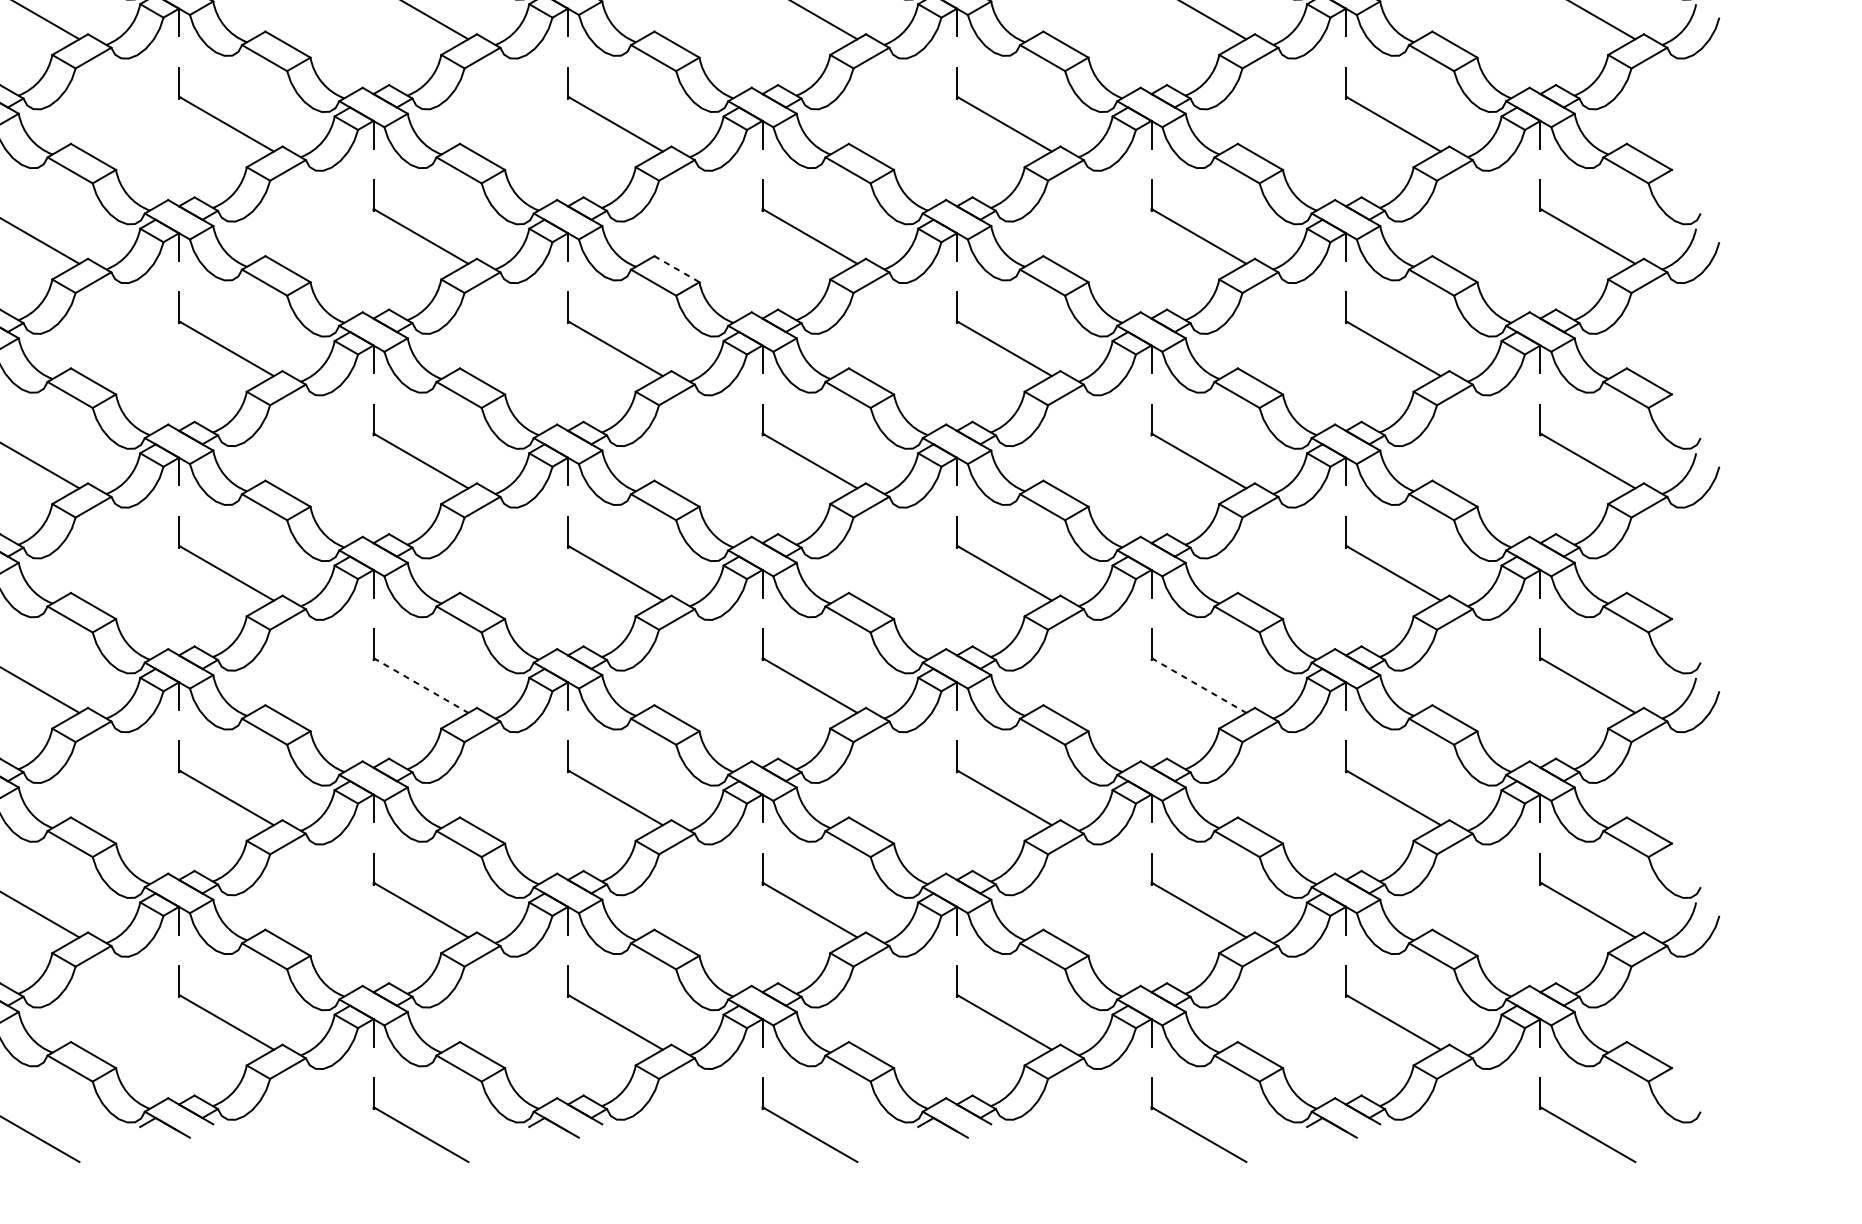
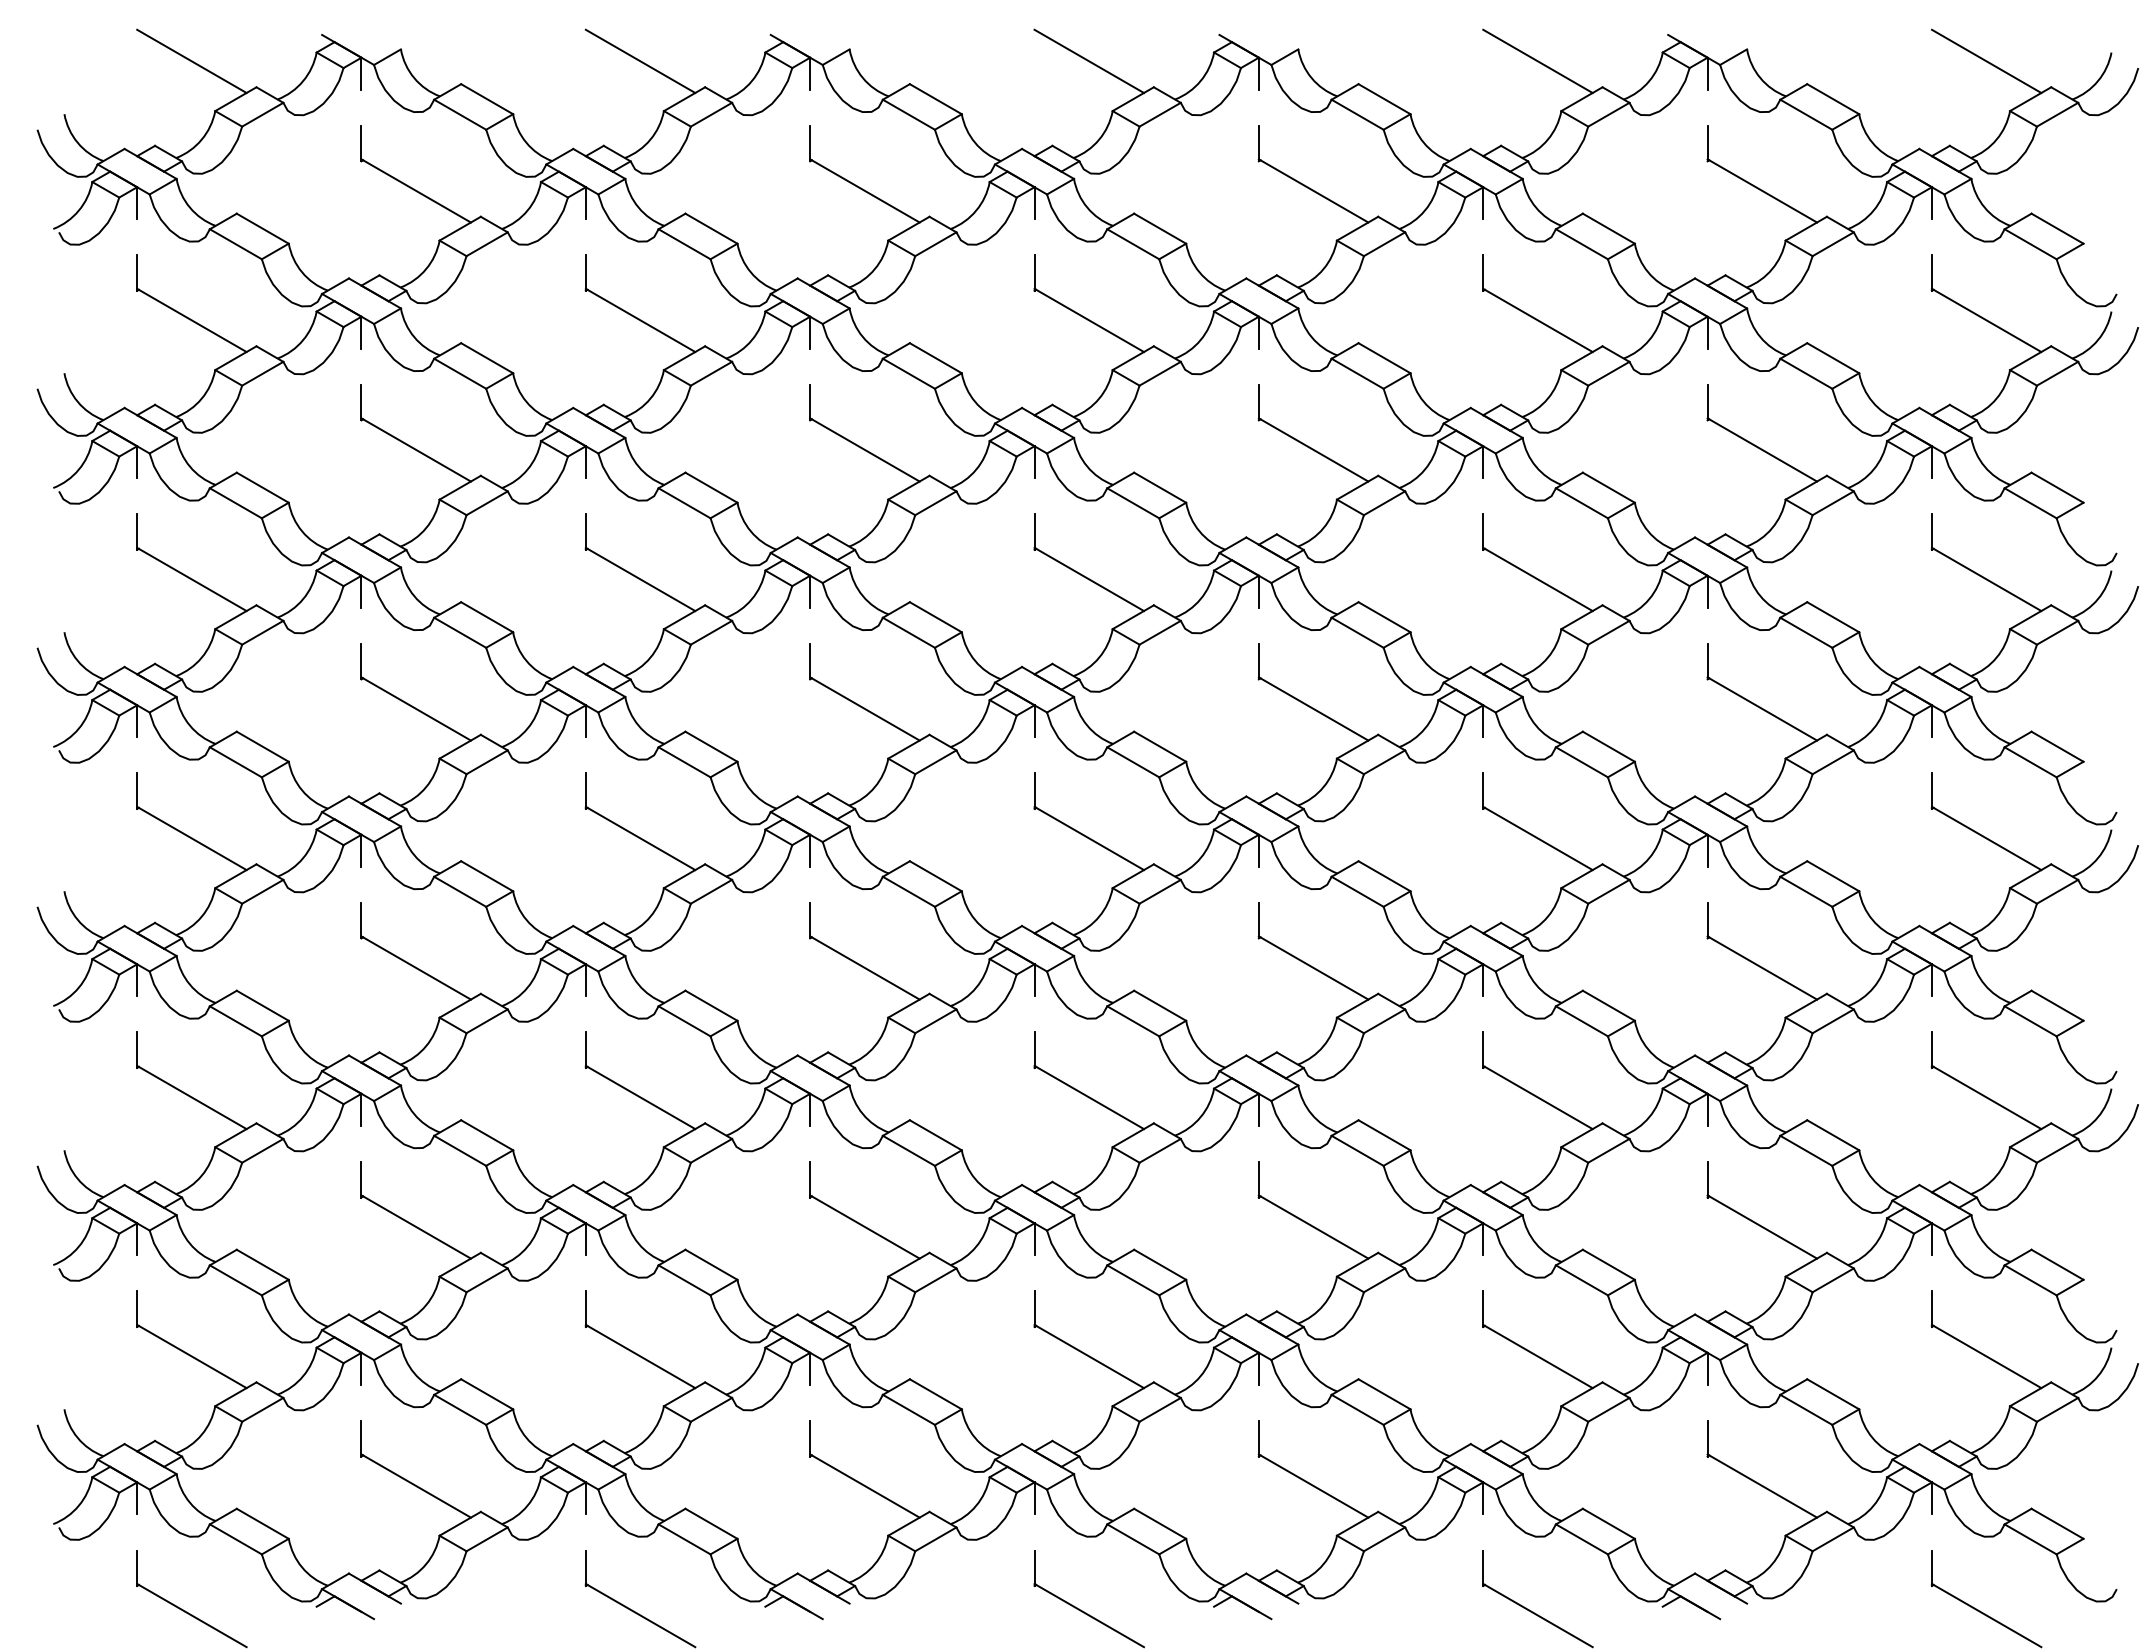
line: (676, 268) -> (935, 616), dashed -> solid
line: (421, 685) -> (641, 1097), dashed -> solid
line: (1199, 685) -> (1538, 1097), dashed -> solid

